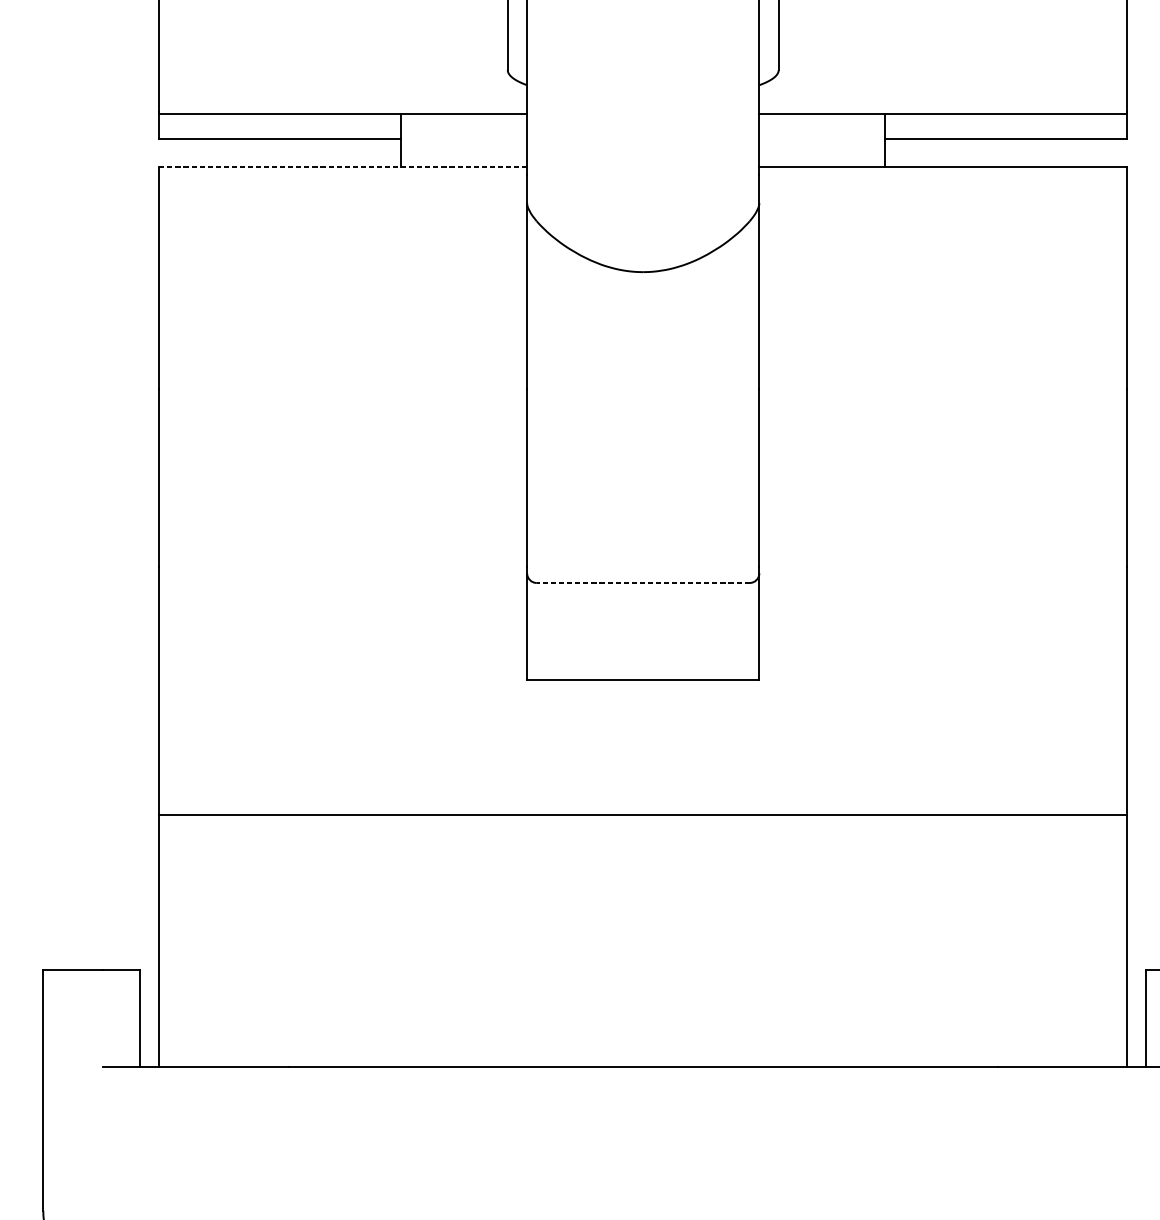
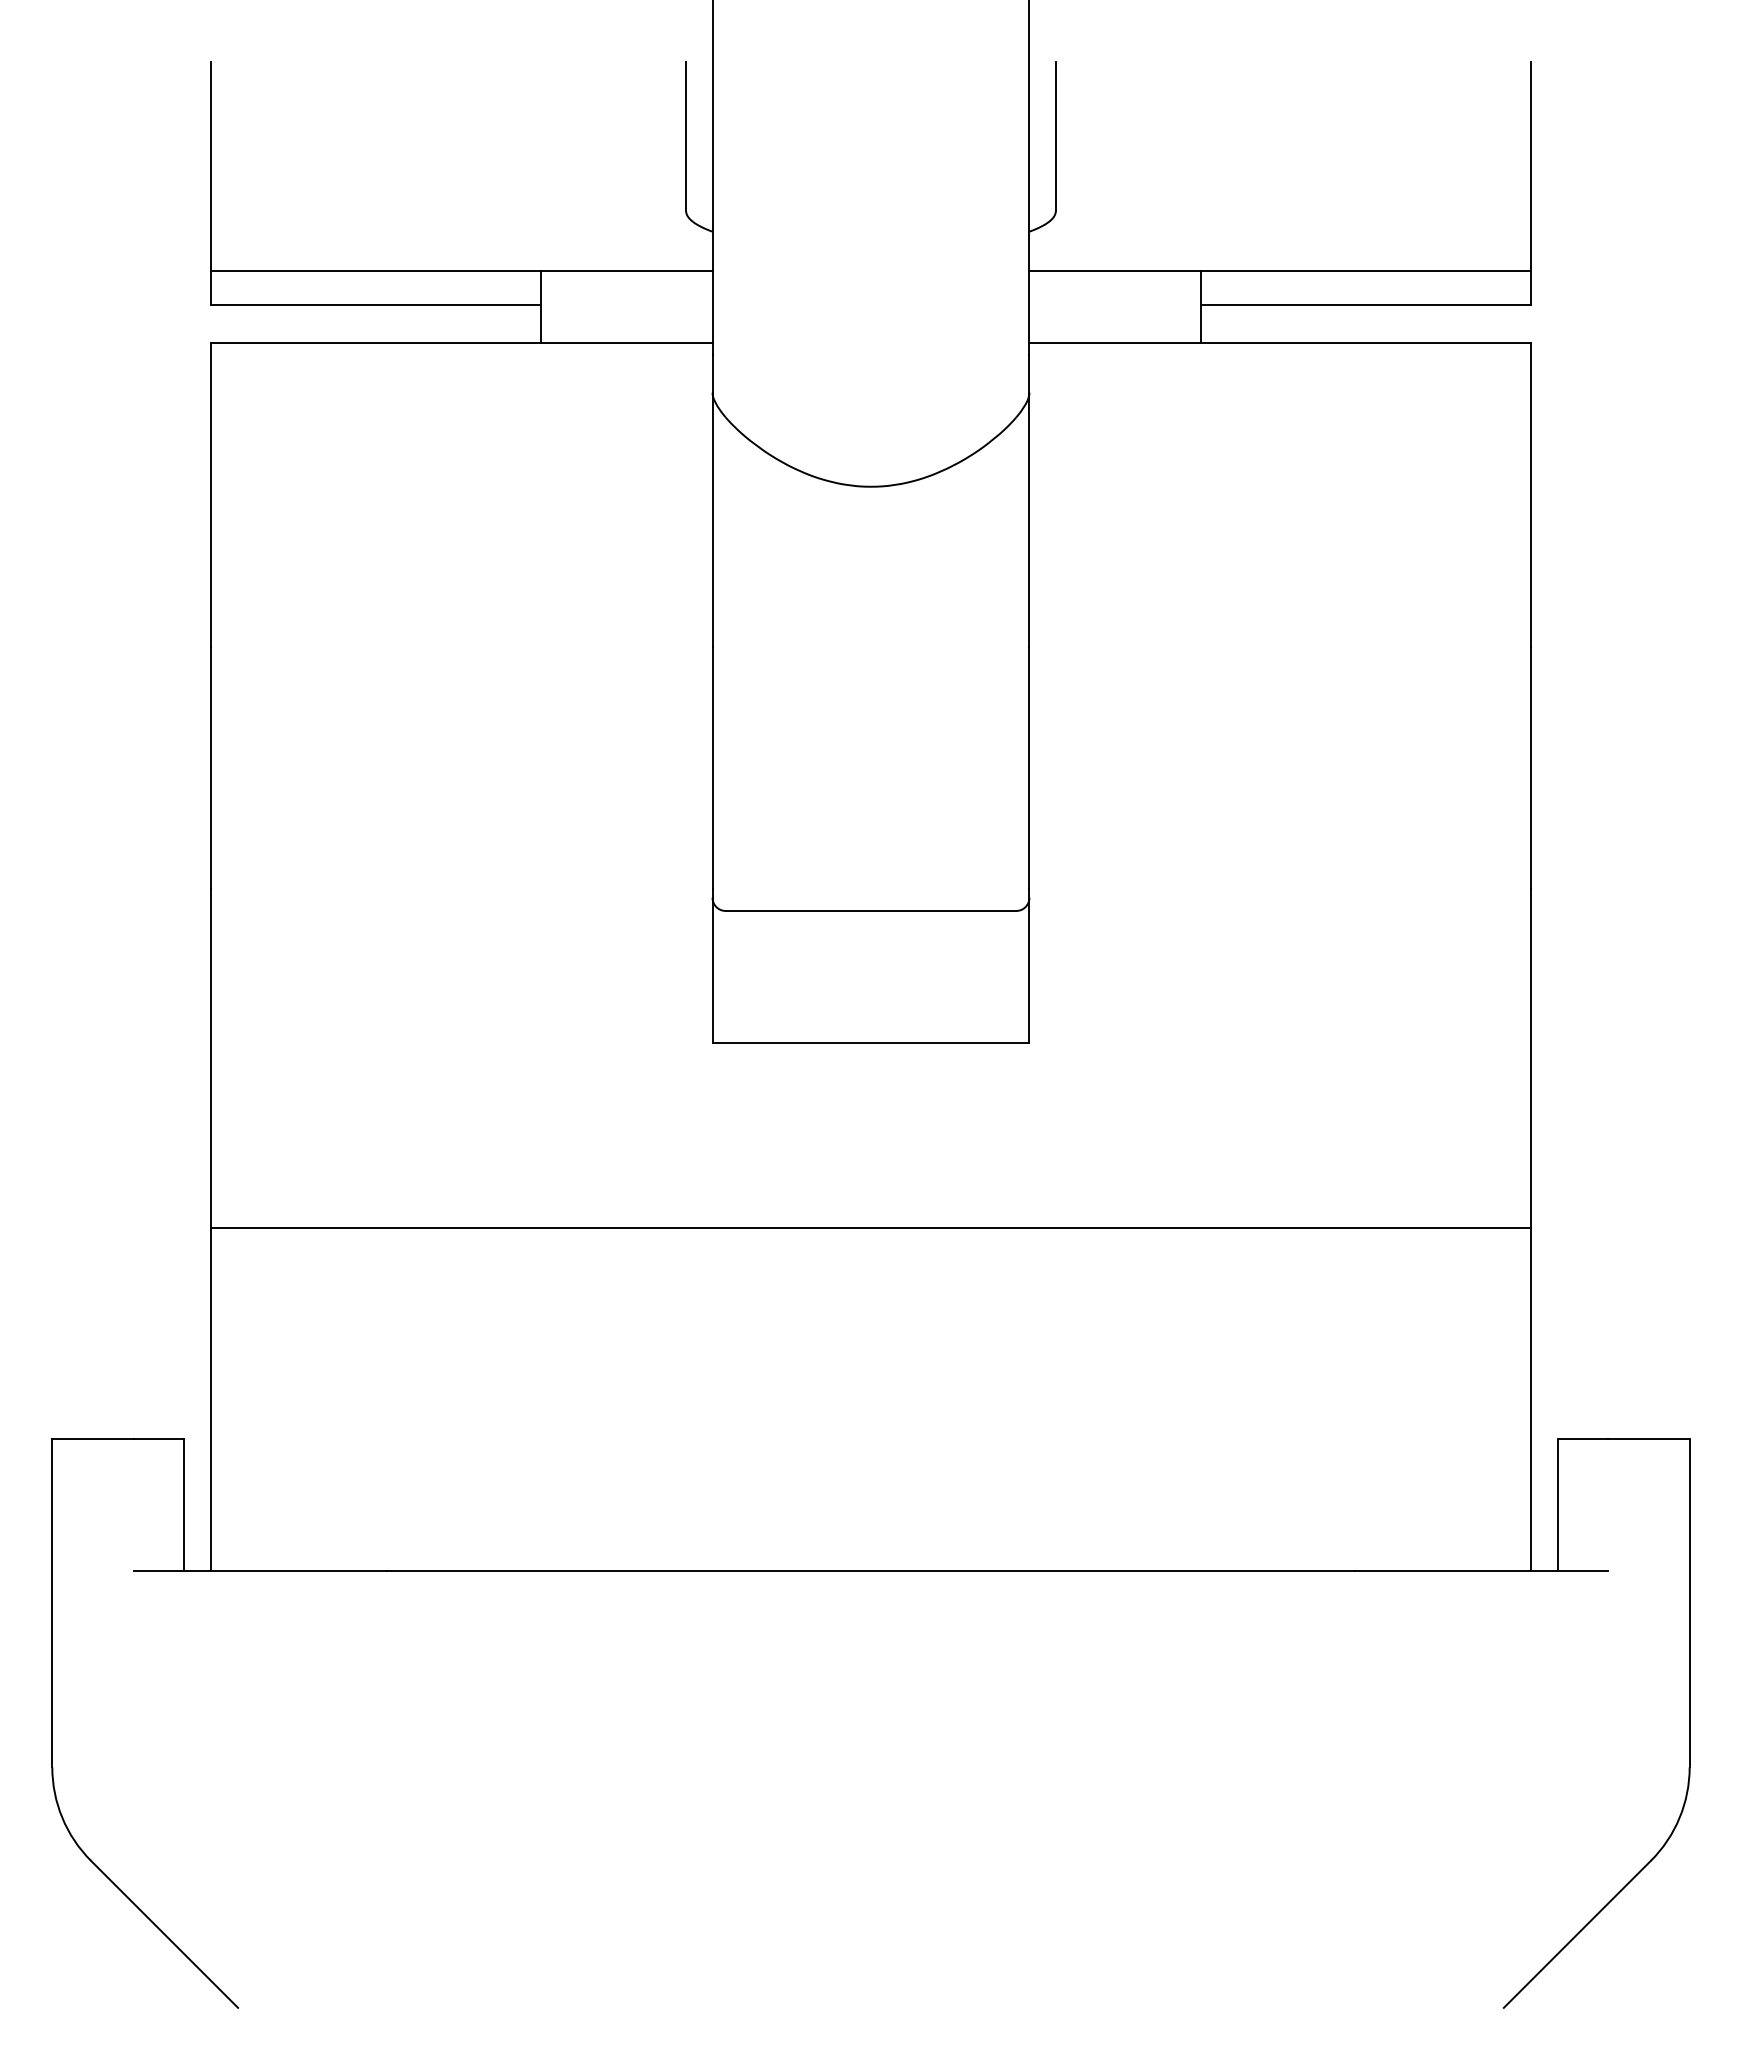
line: (343, 167) -> (461, 343), dashed -> solid
line: (642, 582) -> (870, 910), dashed -> solid

